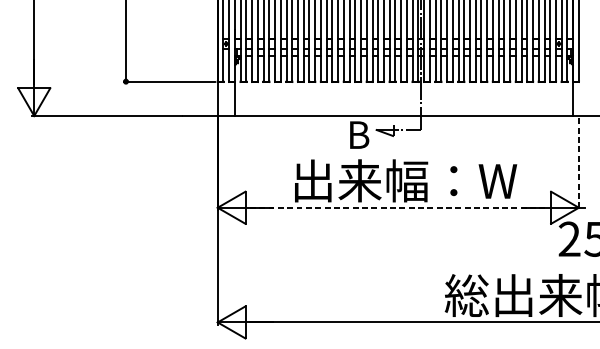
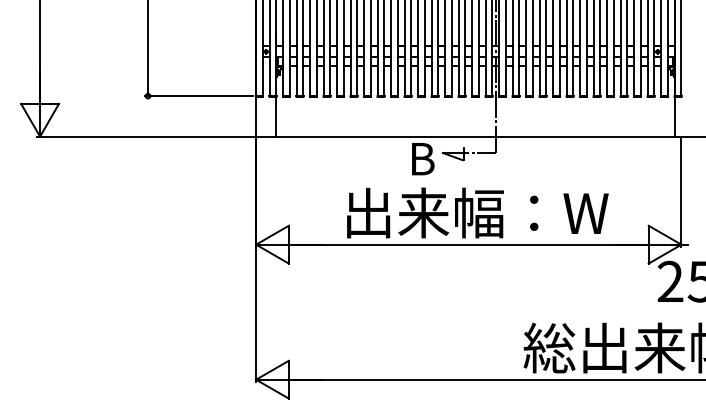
line: (578, 164) -> (681, 193), dashed -> solid
line: (398, 207) -> (468, 244), dashed -> solid

